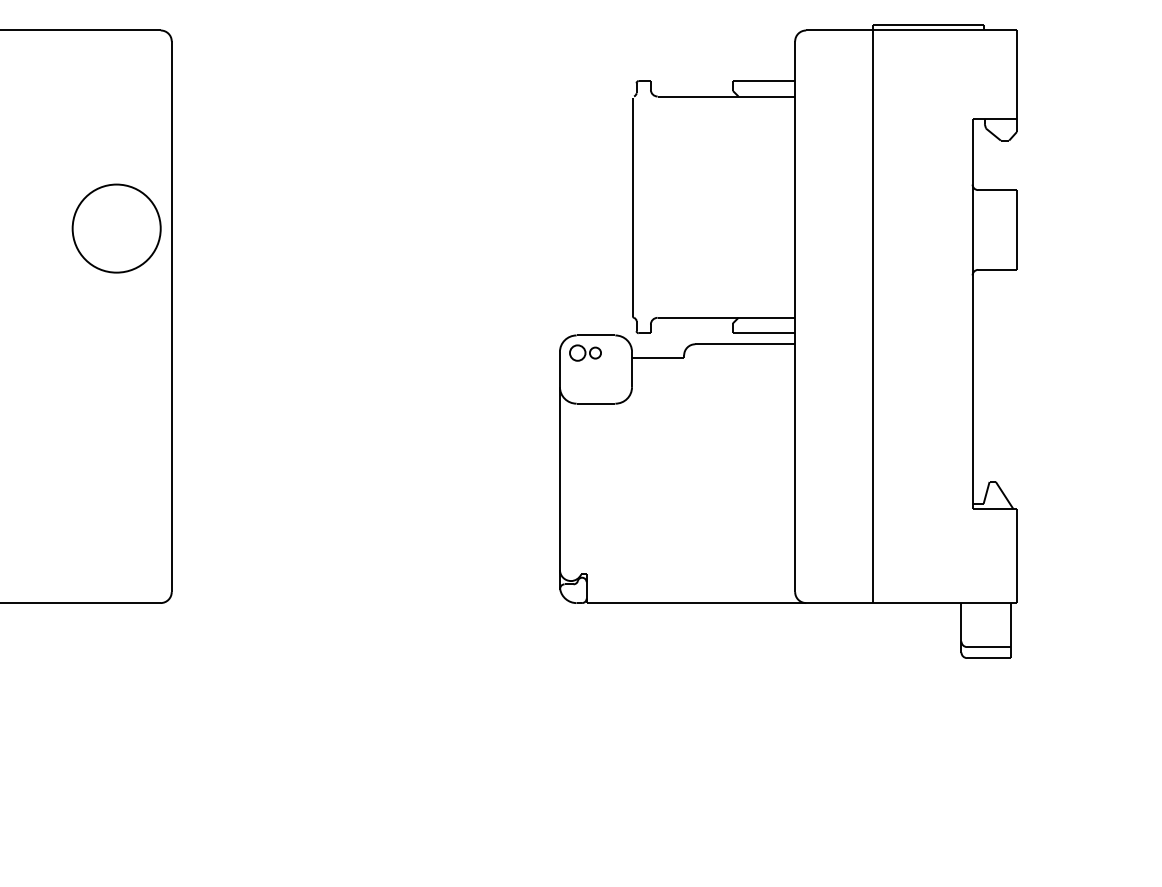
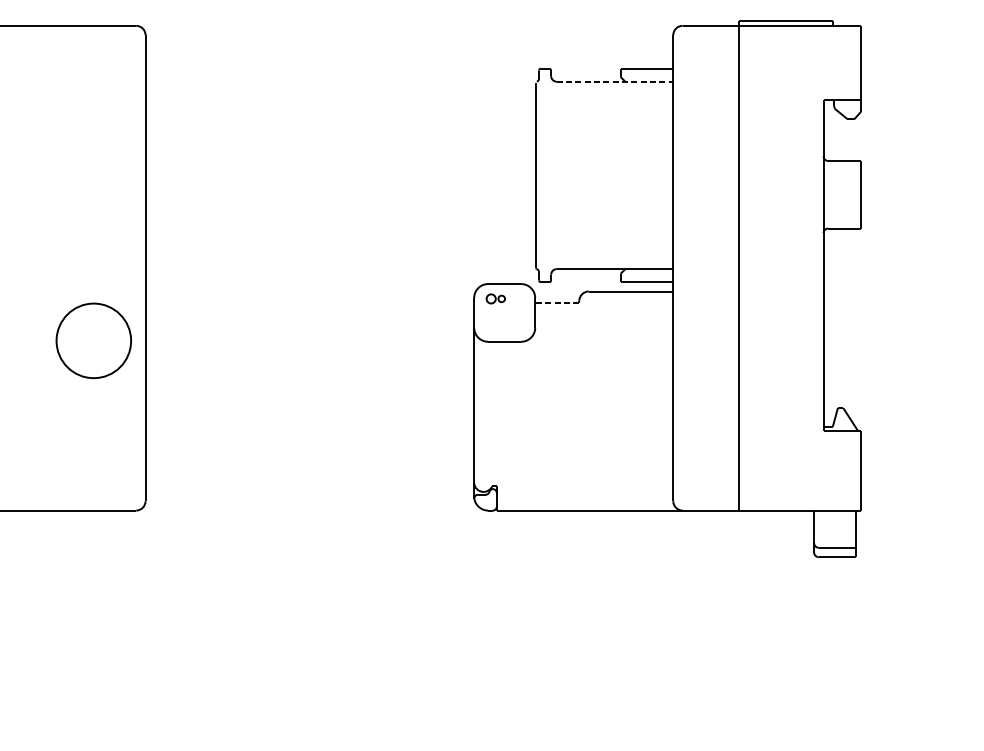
line: (726, 96) -> (615, 81), solid -> dashed
part: (116, 228) -> (93, 340), moved
part: (585, 352) -> (495, 298), size x0.7
line: (657, 357) -> (556, 302), solid -> dashed

